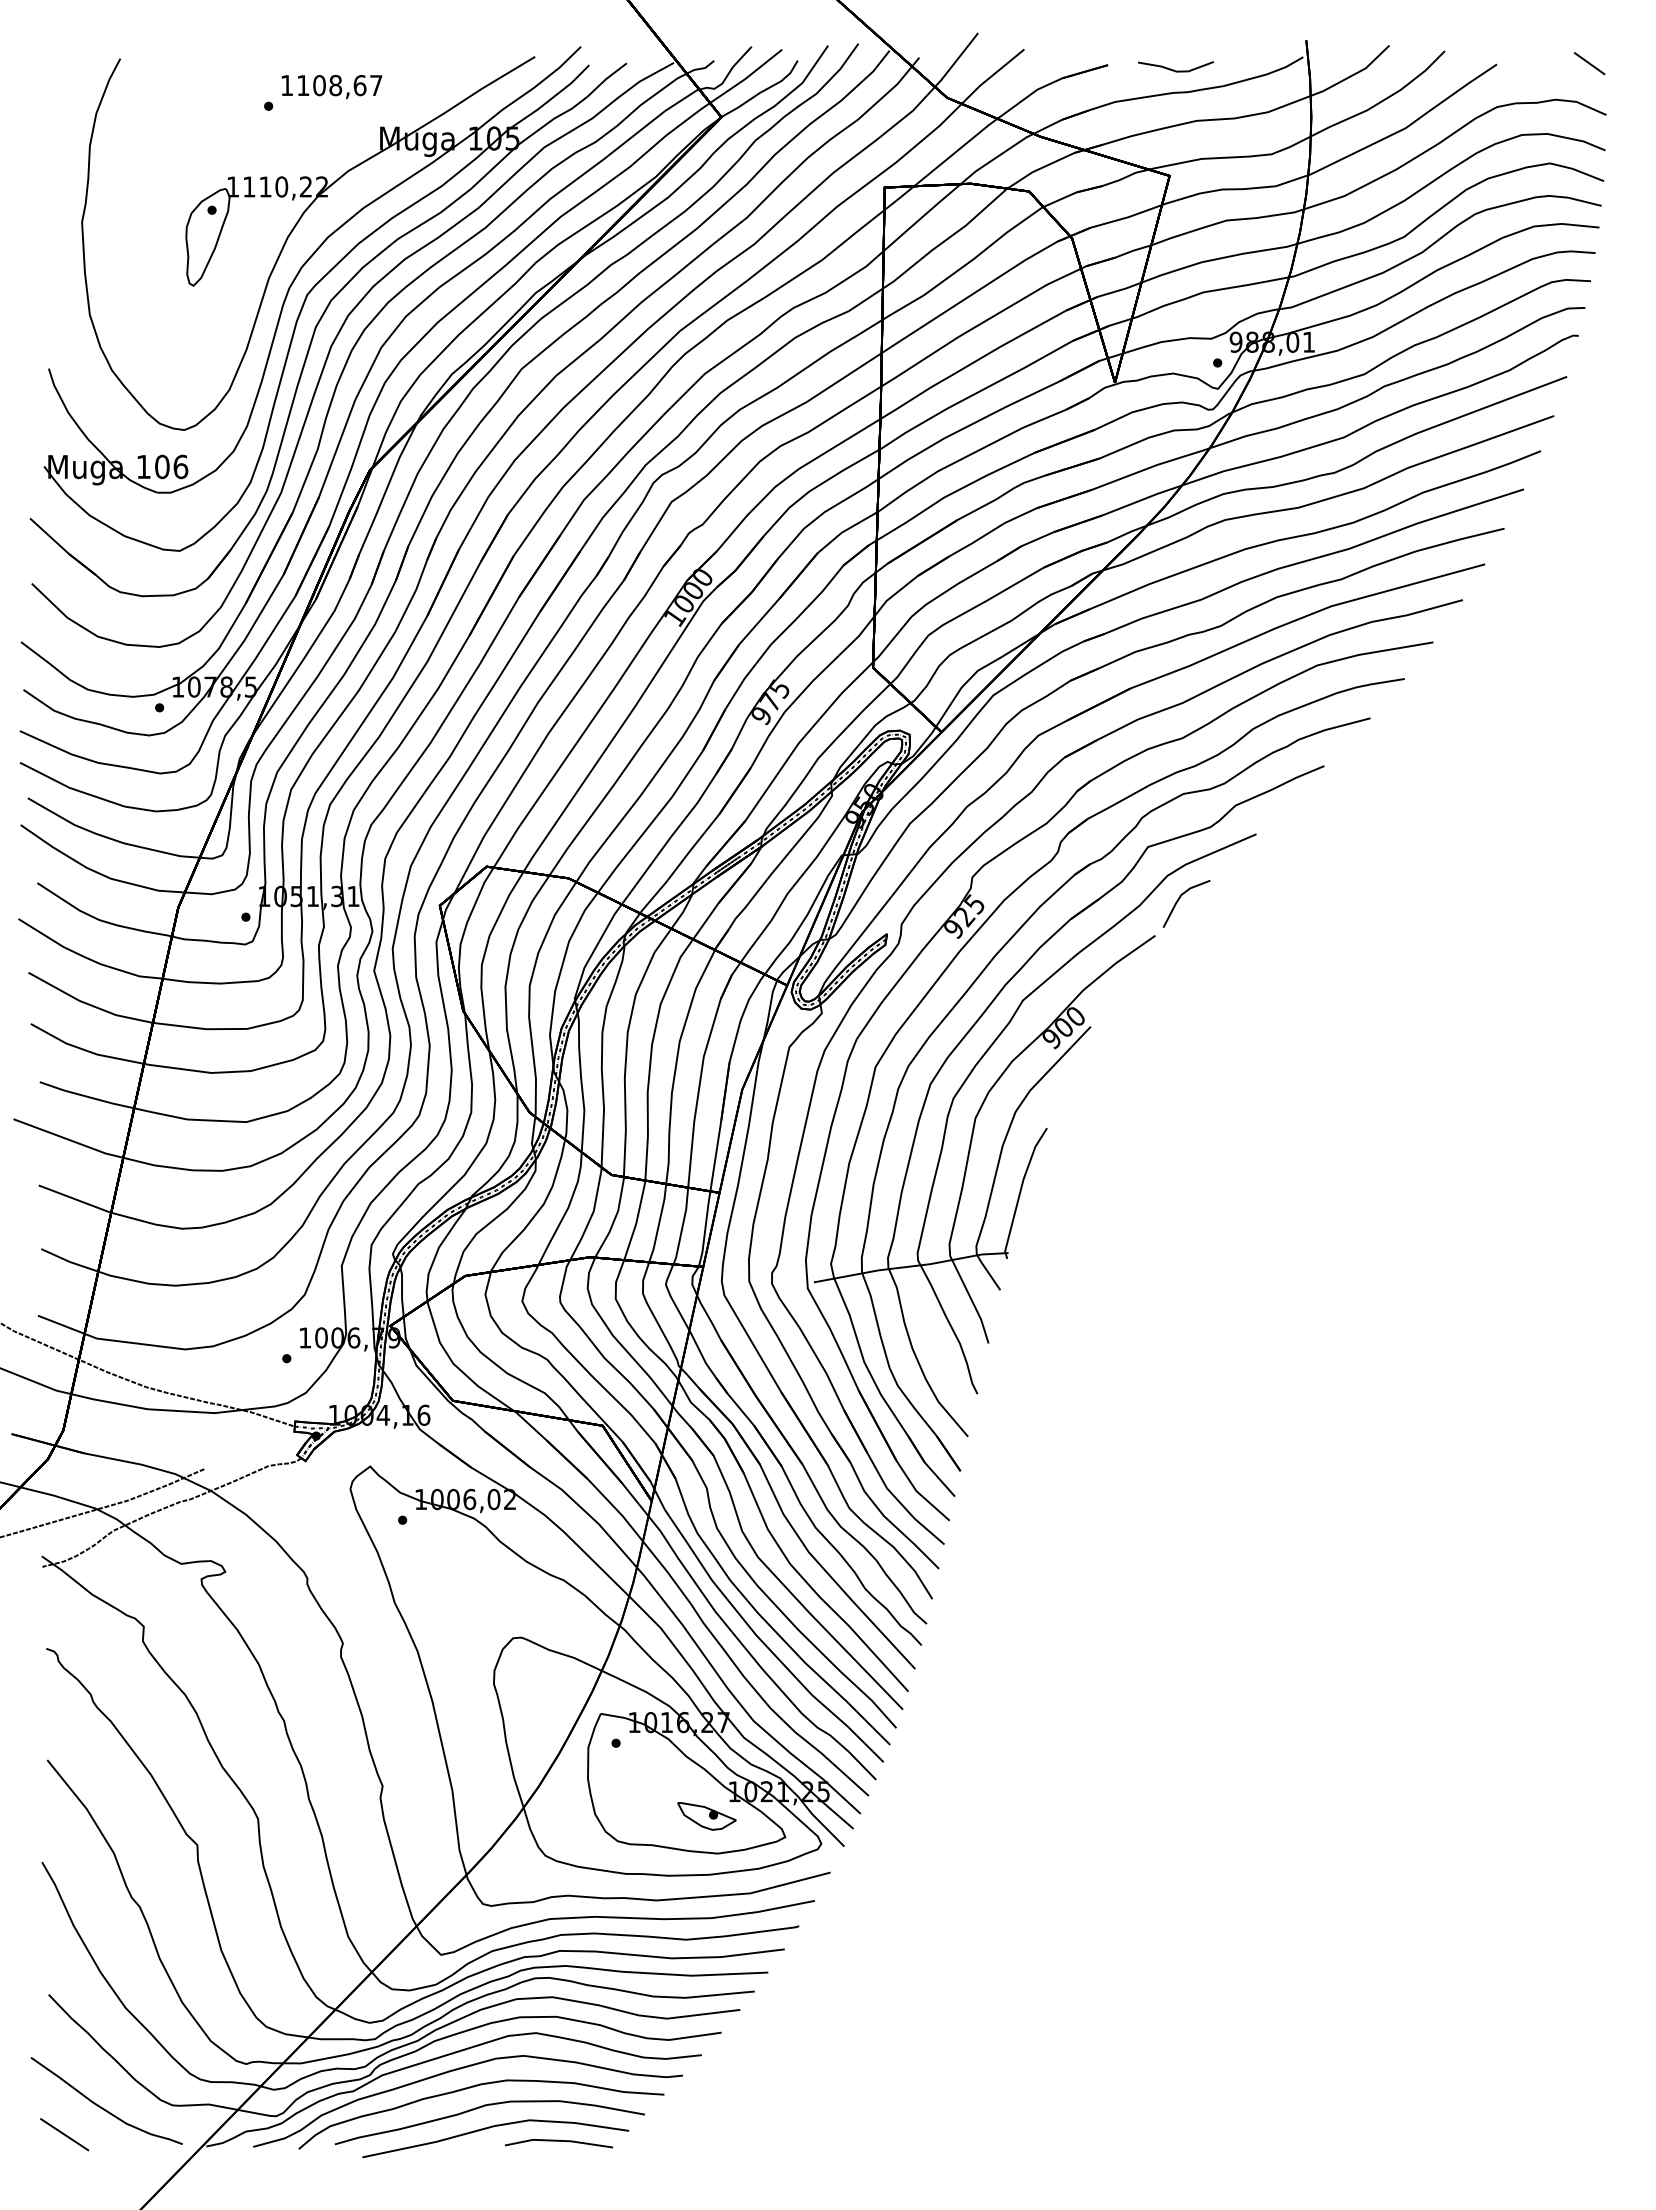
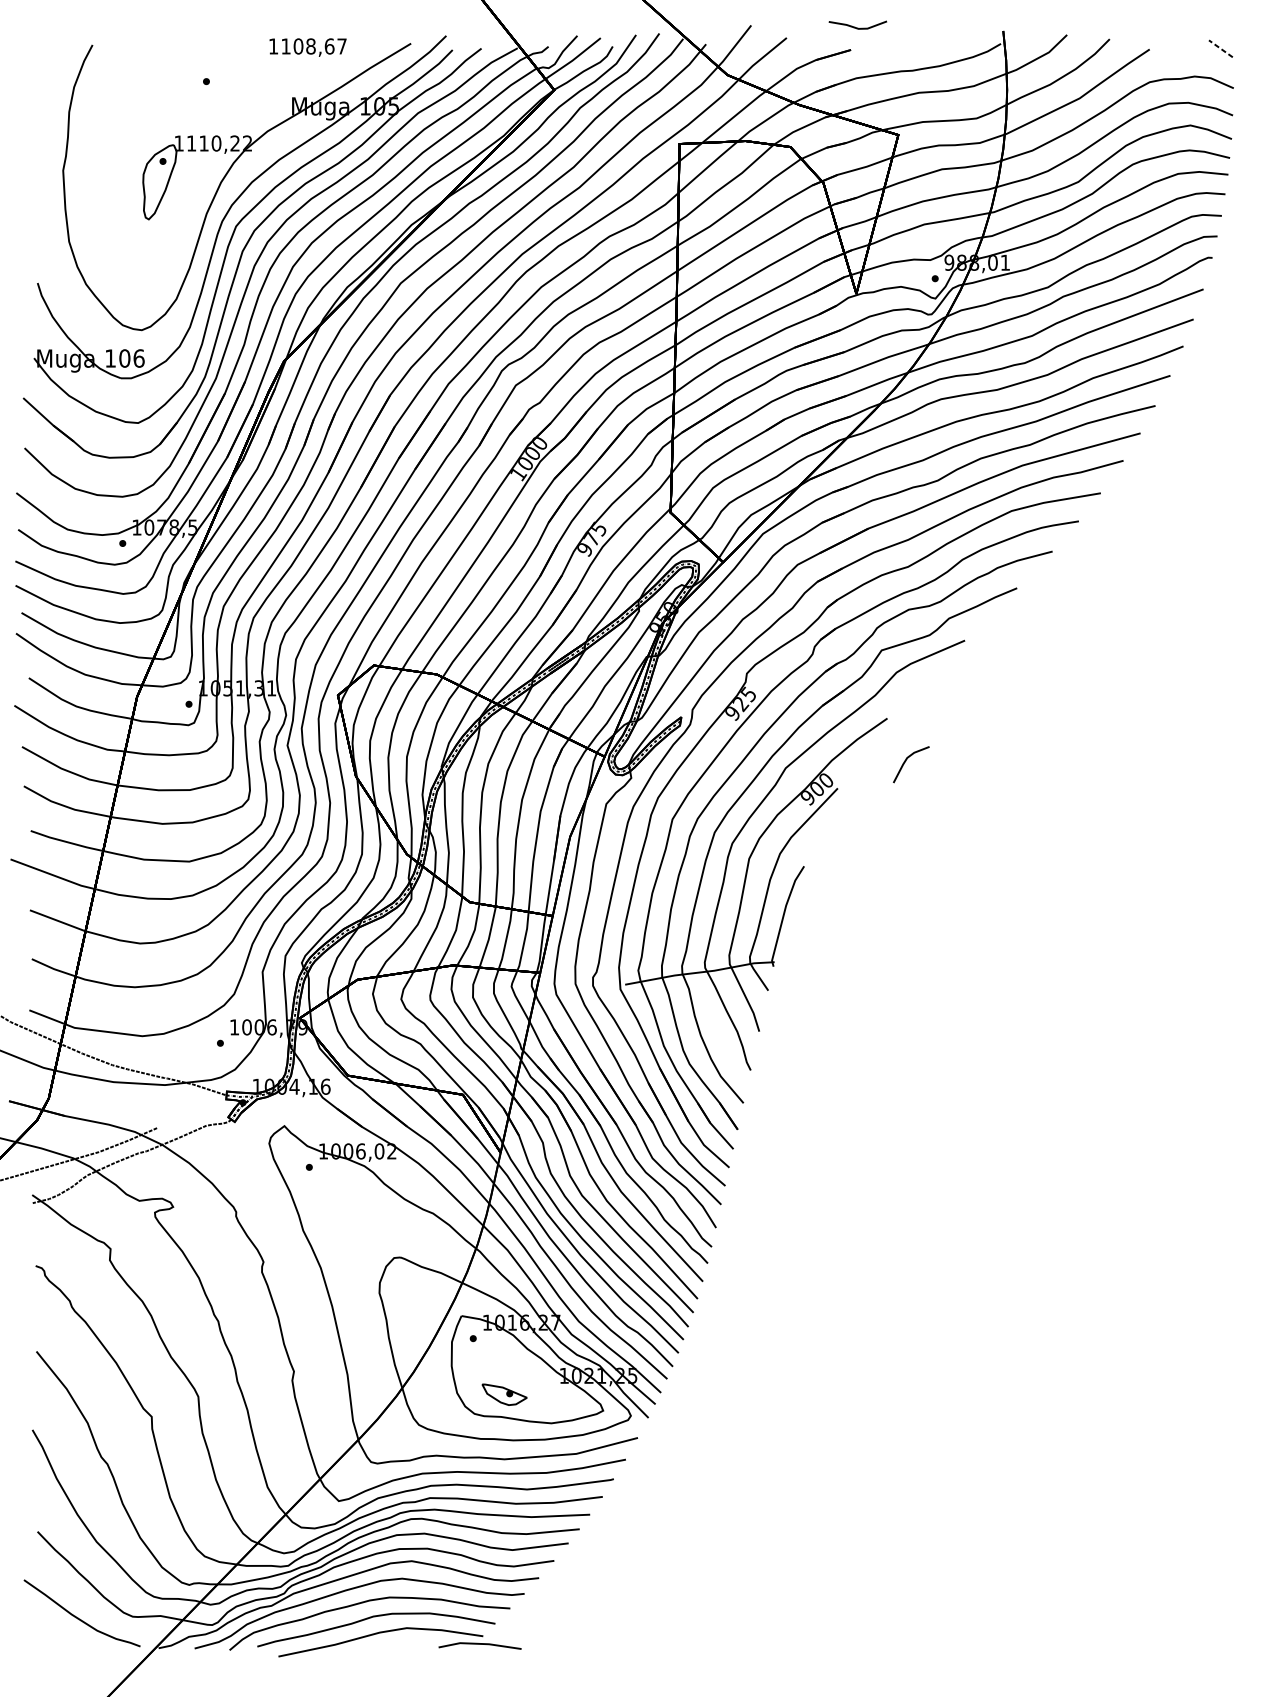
line: (1589, 63) -> (1220, 48), solid -> dashed
line: (1174, 69) -> (856, 27), moved
text: (331, 87) -> (307, 47), moved
line: (1180, 898) -> (906, 760), moved
part: (706, 1816) -> (504, 1394), moved
line: (64, 2134) -> (49, 1639), removed
line: (558, 2141) -> (479, 1644), moved

